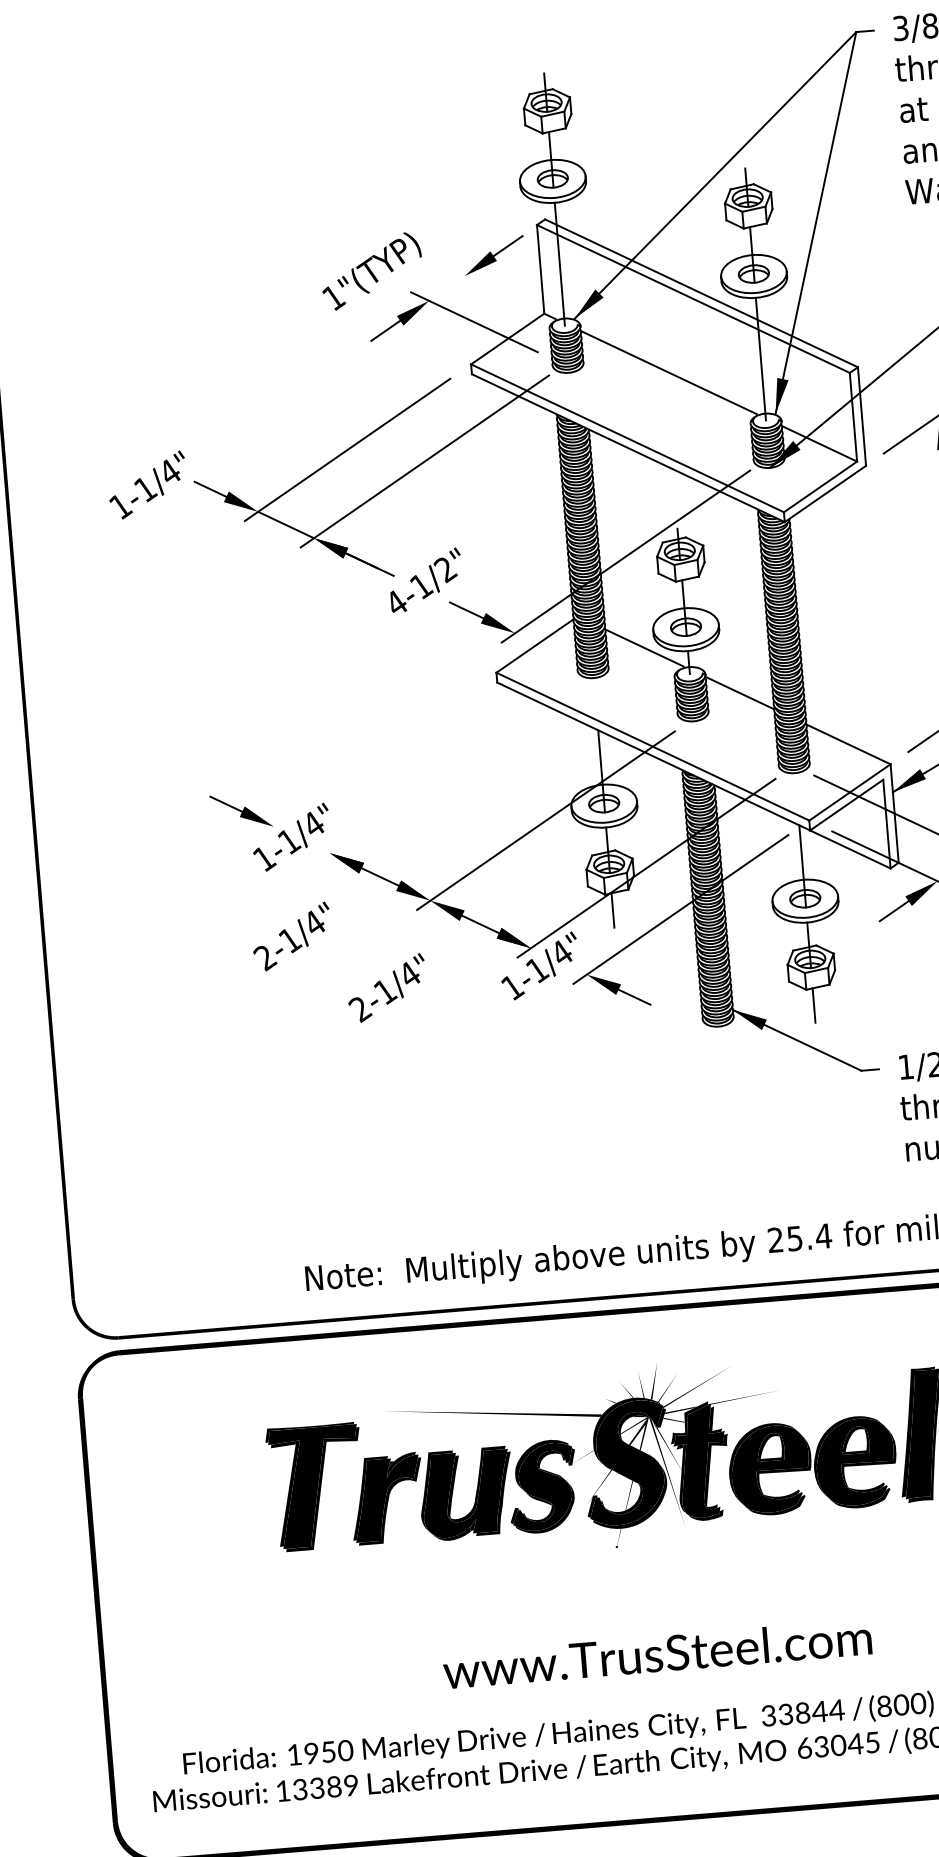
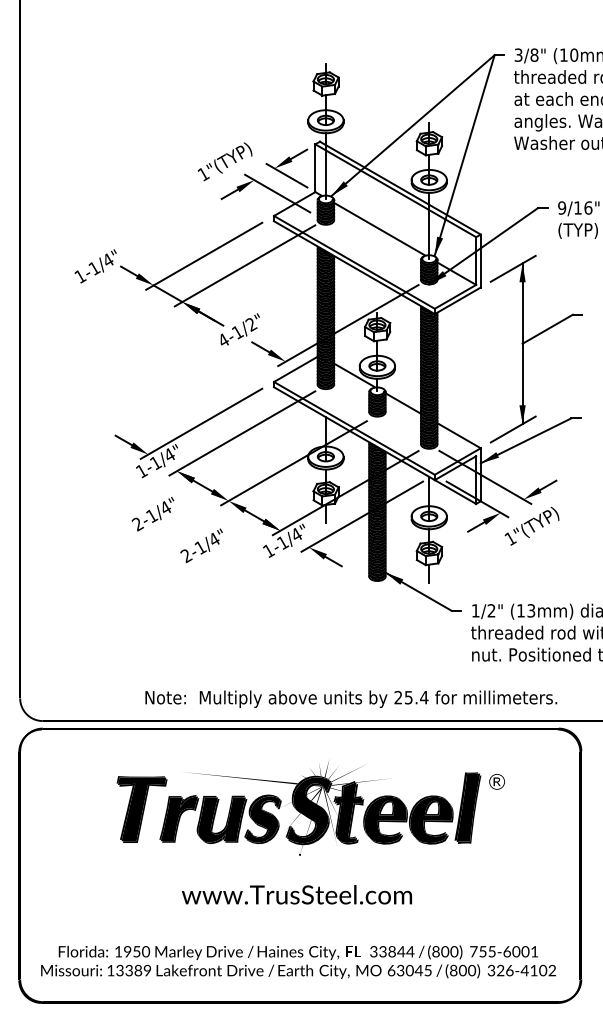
line: (488, 287) -> (286, 175), added
line: (368, 760) -> (201, 423), added
line: (445, 773) -> (242, 433), added
text: (656, 1653) -> (296, 894), moved

